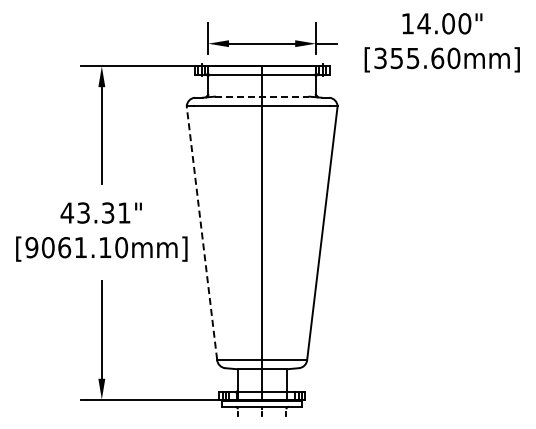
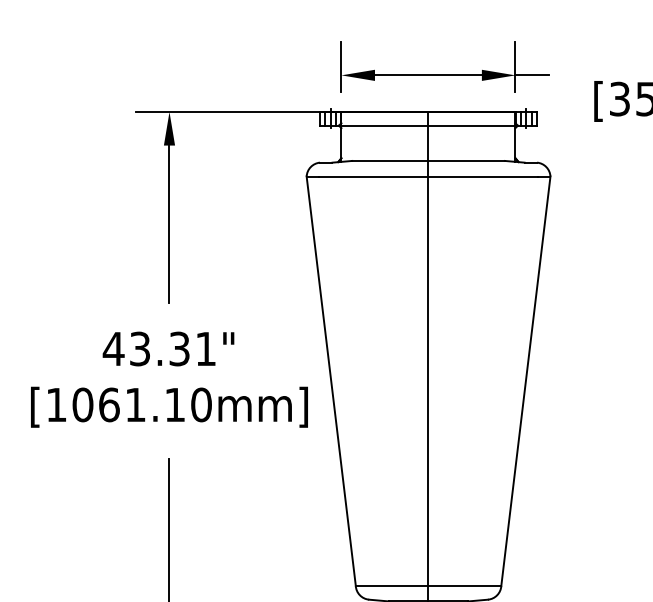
line: (262, 96) -> (429, 160), dashed -> solid
line: (201, 232) -> (330, 380), dashed -> solid
text: (31, 247) -> (55, 404), [9061.10mm] -> [1061.10mm]

